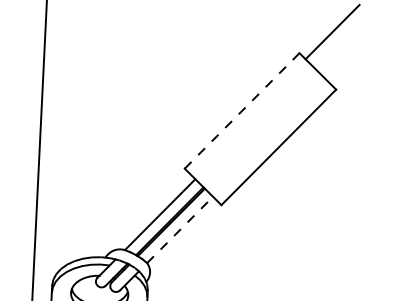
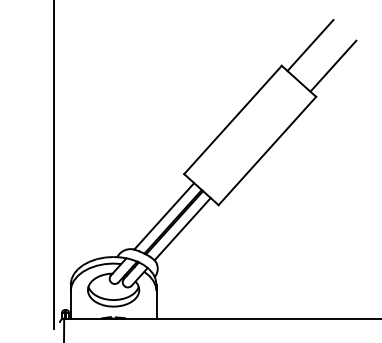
line: (357, 55) -> (333, 65), added
line: (242, 111) -> (233, 120), dashed -> solid
line: (179, 230) -> (182, 229), dashed -> solid

